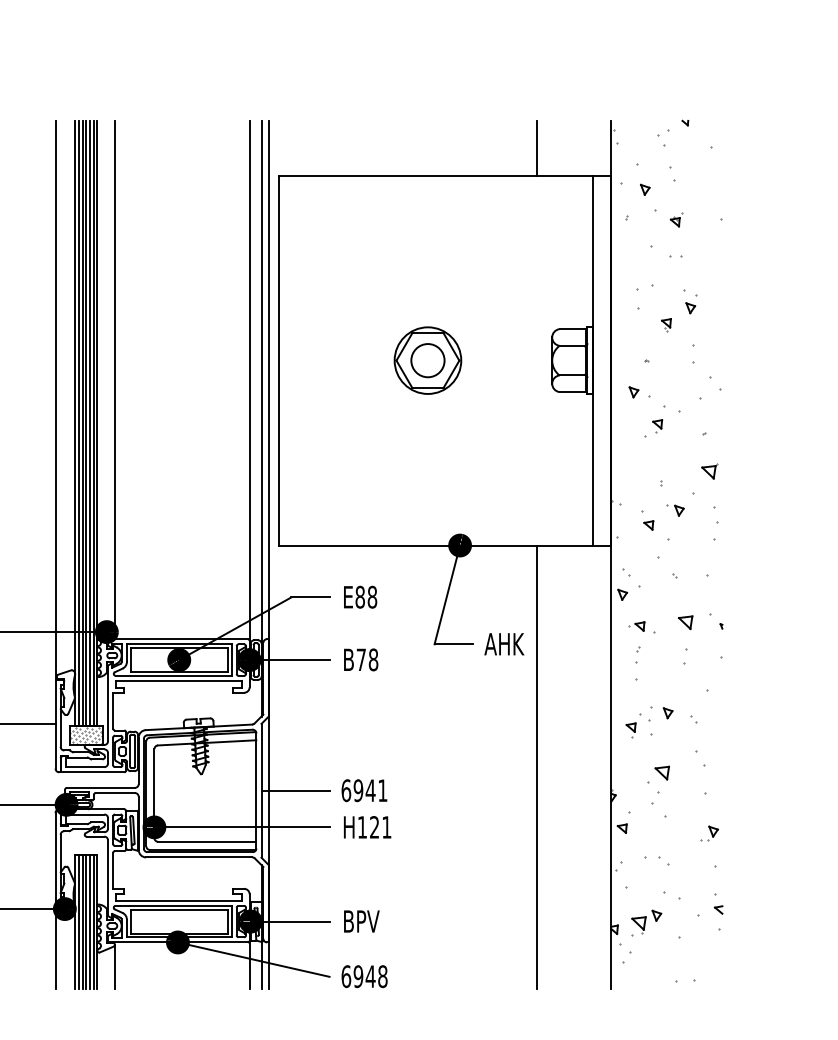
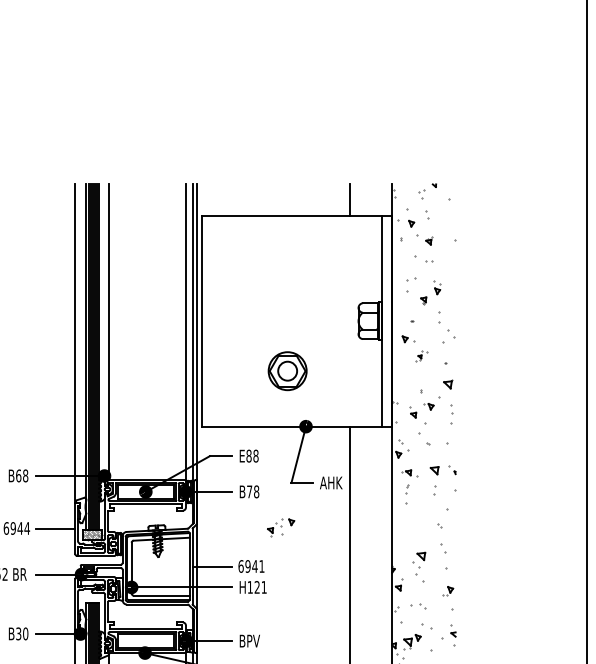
part: (427, 361) -> (287, 371), moved
part: (662, 420) -> (421, 355), size x0.6
part: (650, 722) -> (281, 527), moved

